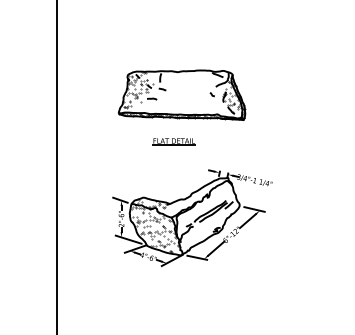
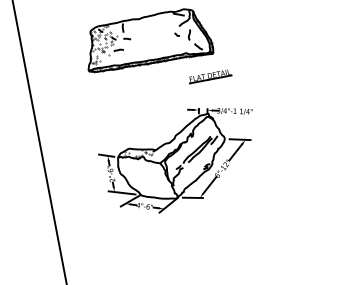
hatch: (231, 95) -> (196, 32), removed
part: (173, 141) -> (209, 76), moved
hatch: (155, 228) -> (146, 176), removed

